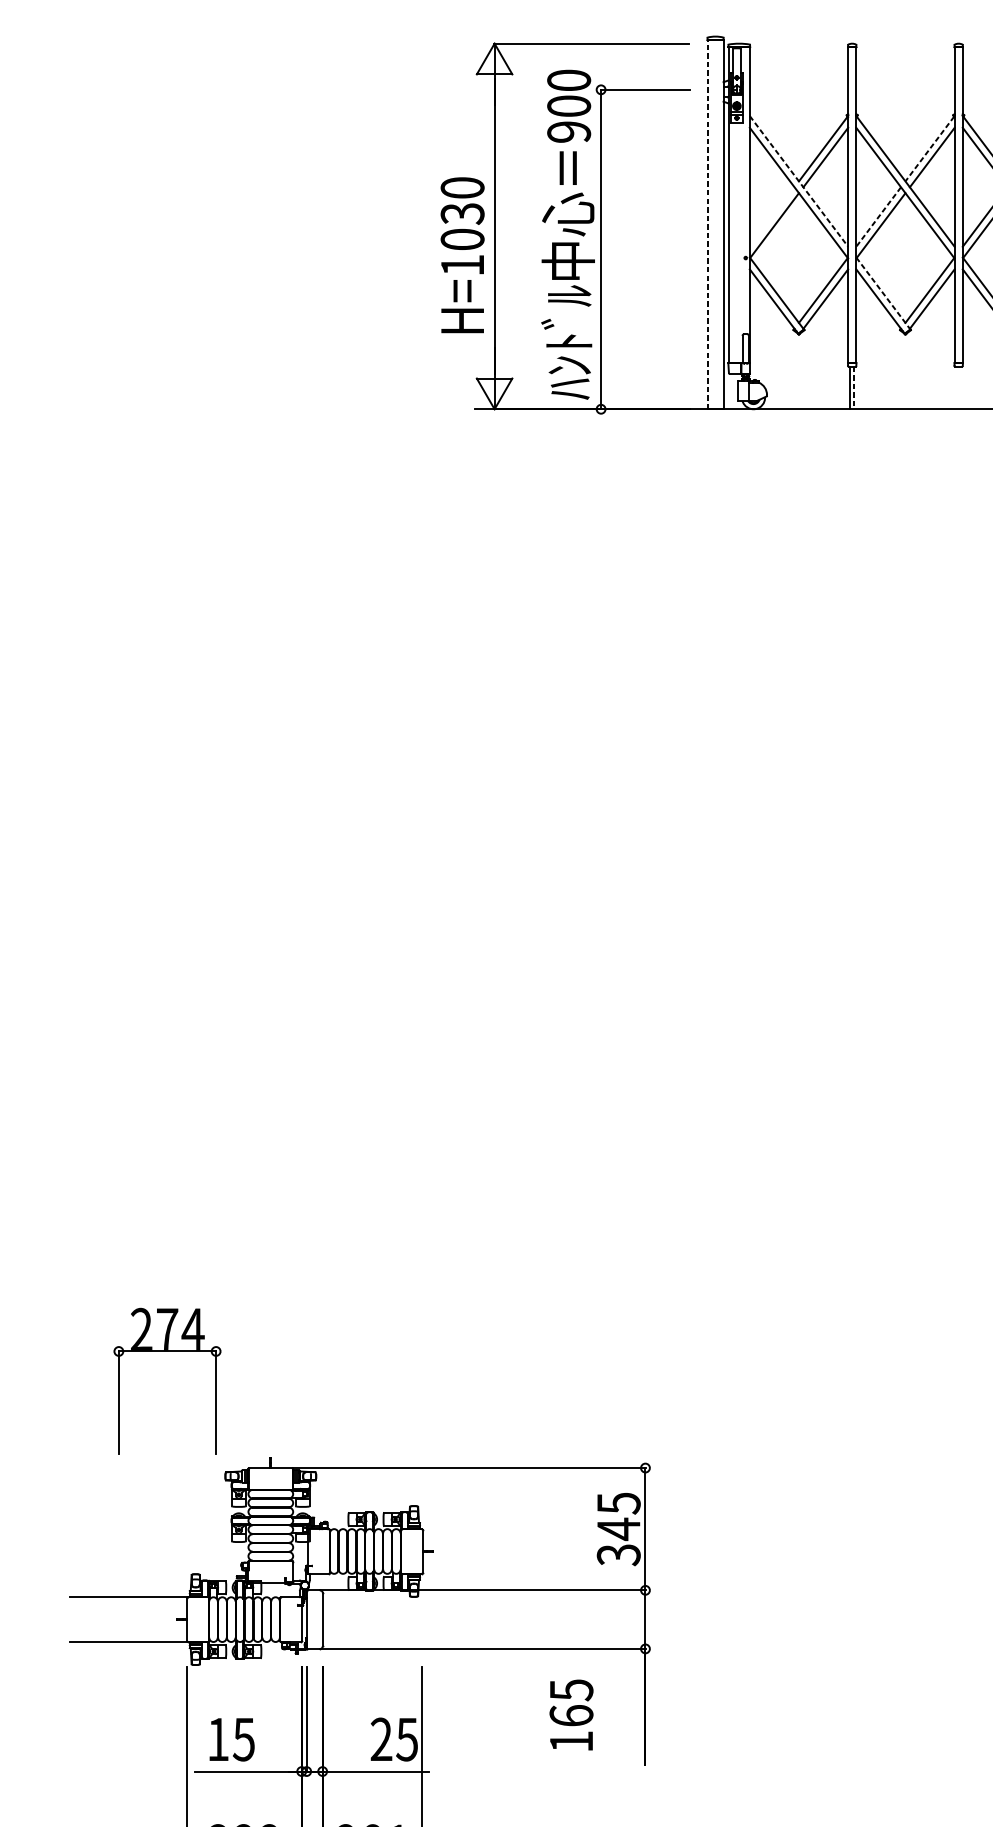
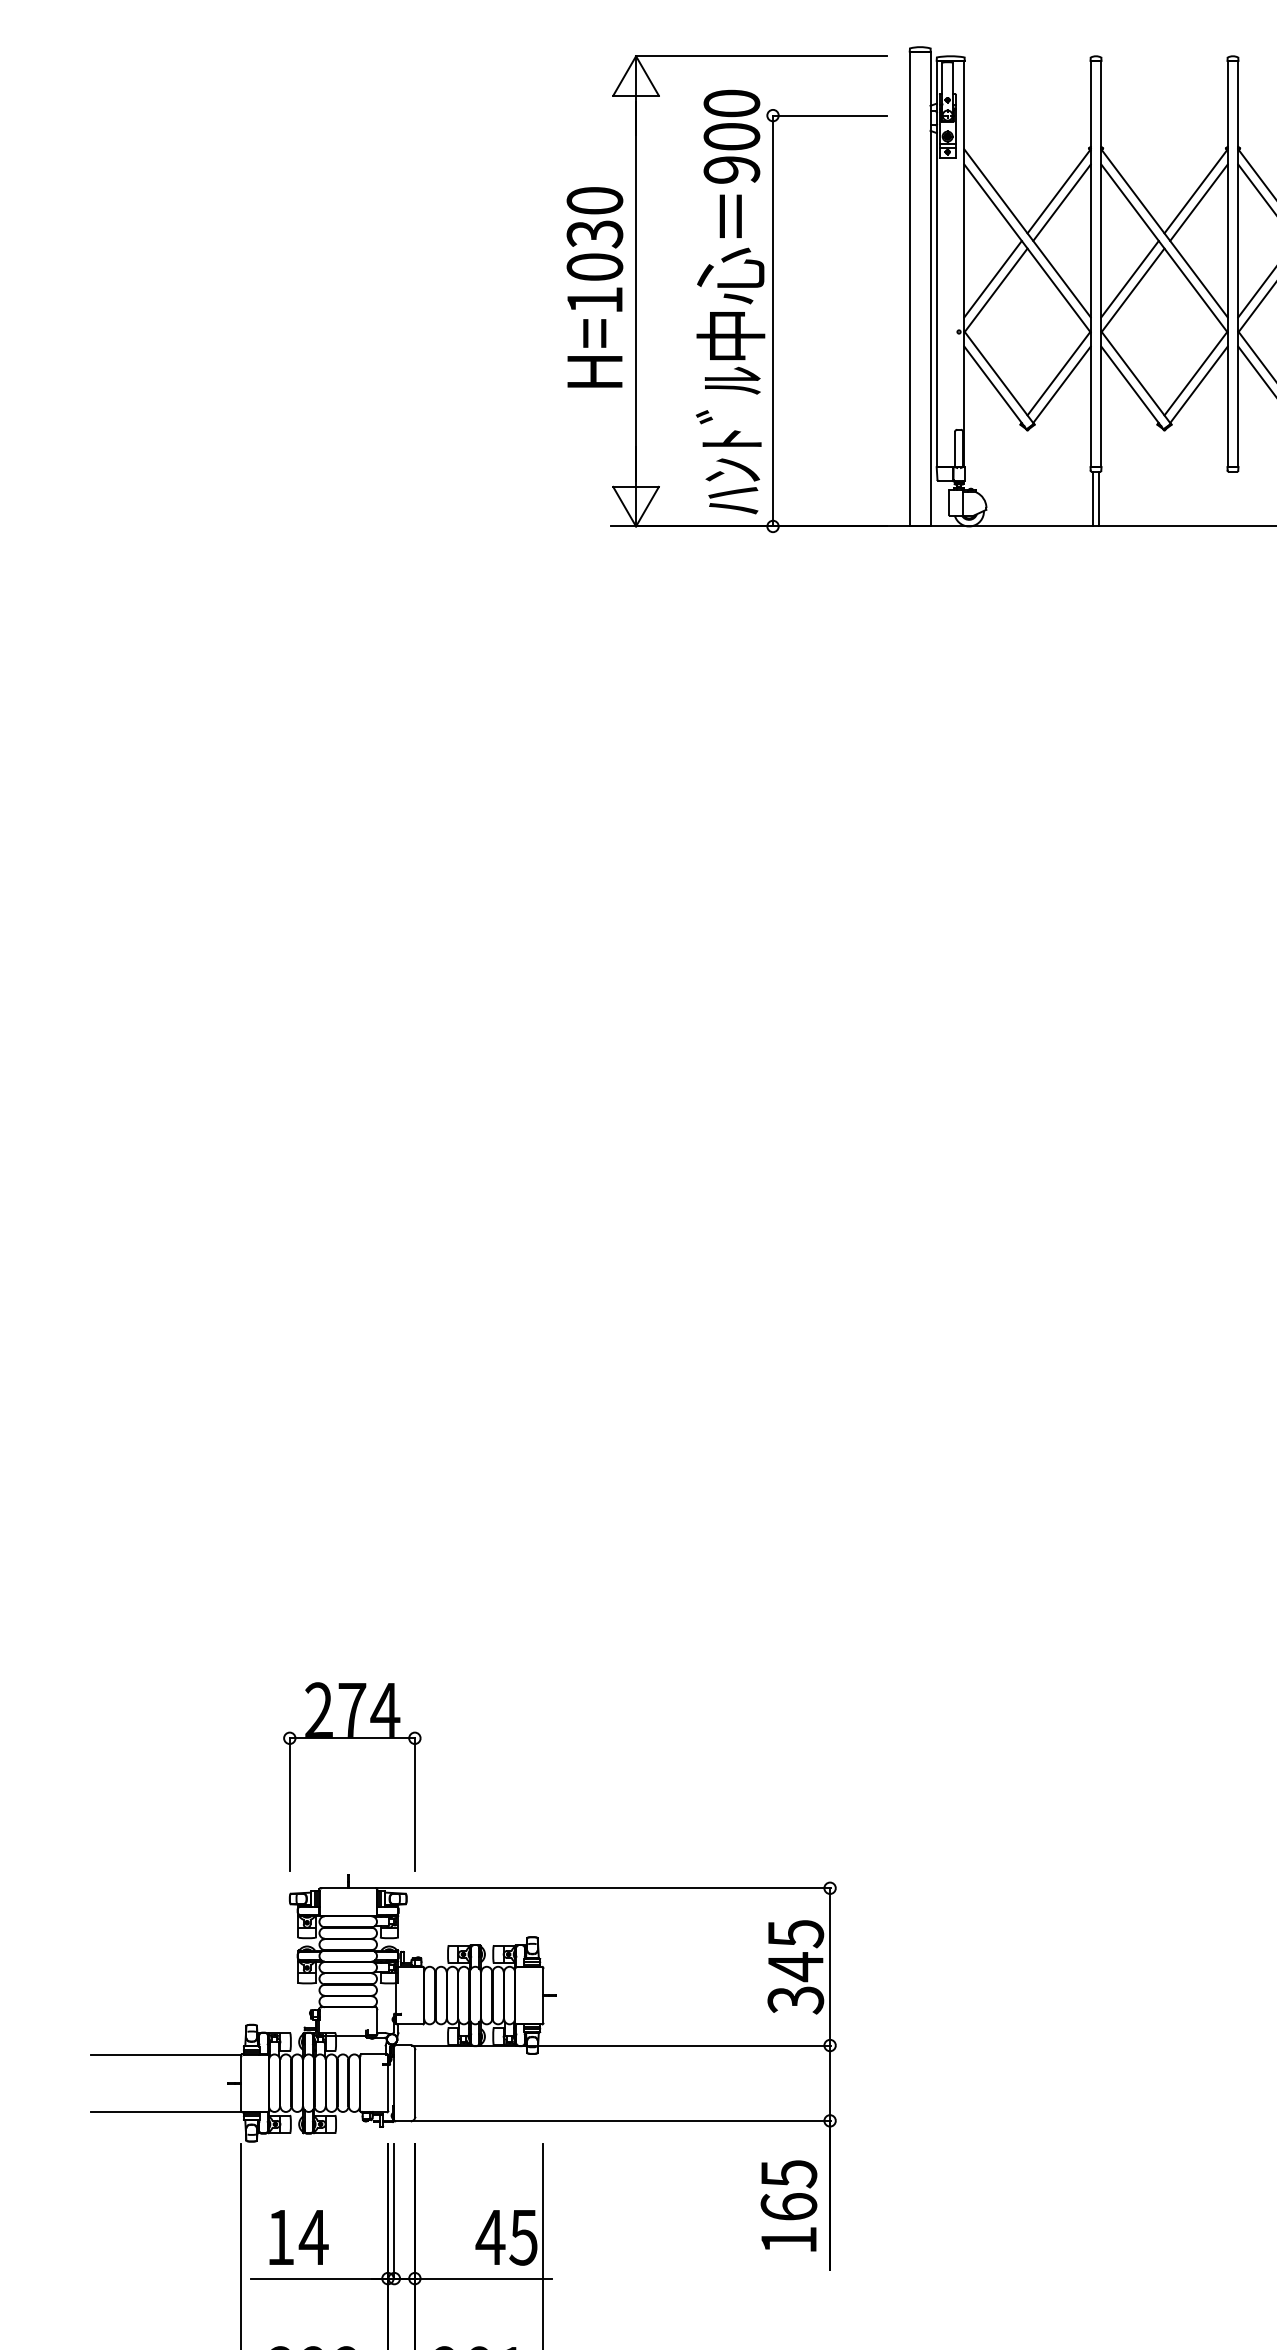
line: (929, 149) -> (1195, 192), dashed -> solid
line: (798, 181) -> (1027, 233), dashed -> solid
line: (771, 216) -> (992, 278), added
line: (879, 217) -> (1130, 279), dashed -> solid
line: (707, 224) -> (910, 288), dashed -> solid
text: (462, 255) -> (594, 287), moved
line: (883, 293) -> (1136, 377), dashed -> solid
line: (854, 388) -> (1098, 499), dashed -> solid
part: (167, 1351) -> (352, 1738), moved
text: (571, 1714) -> (788, 2205), moved
text: (381, 1738) -> (490, 2236), 25 -> 45
text: (243, 1739) -> (313, 2237), 15 -> 14

